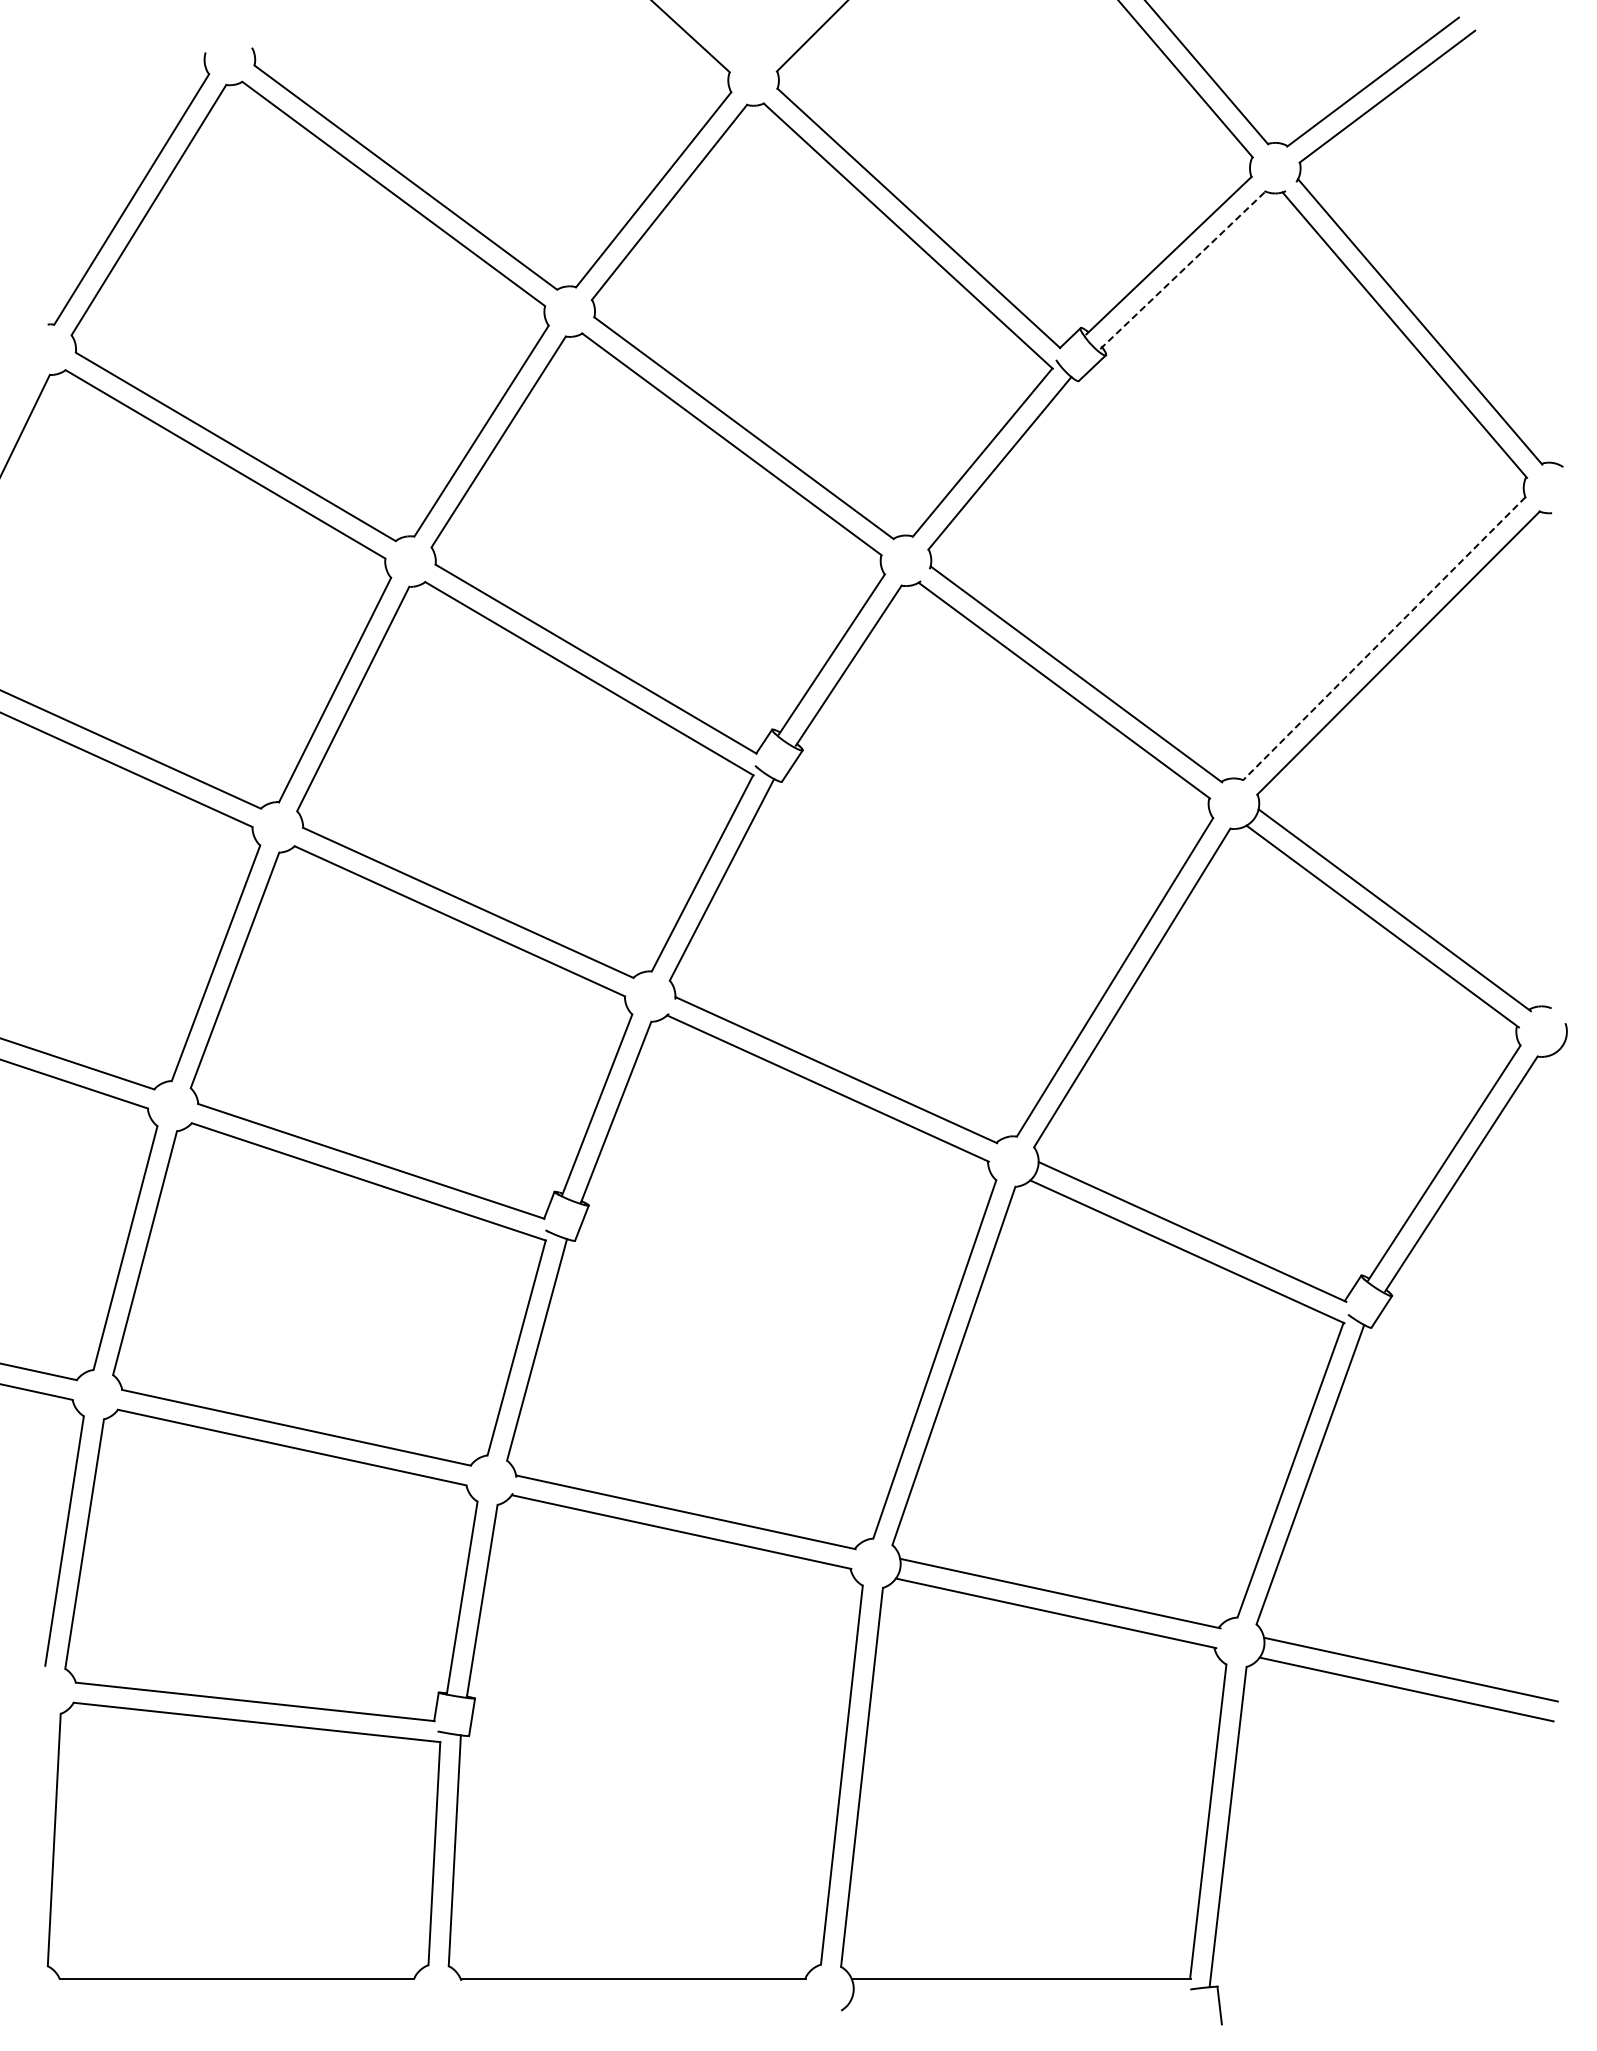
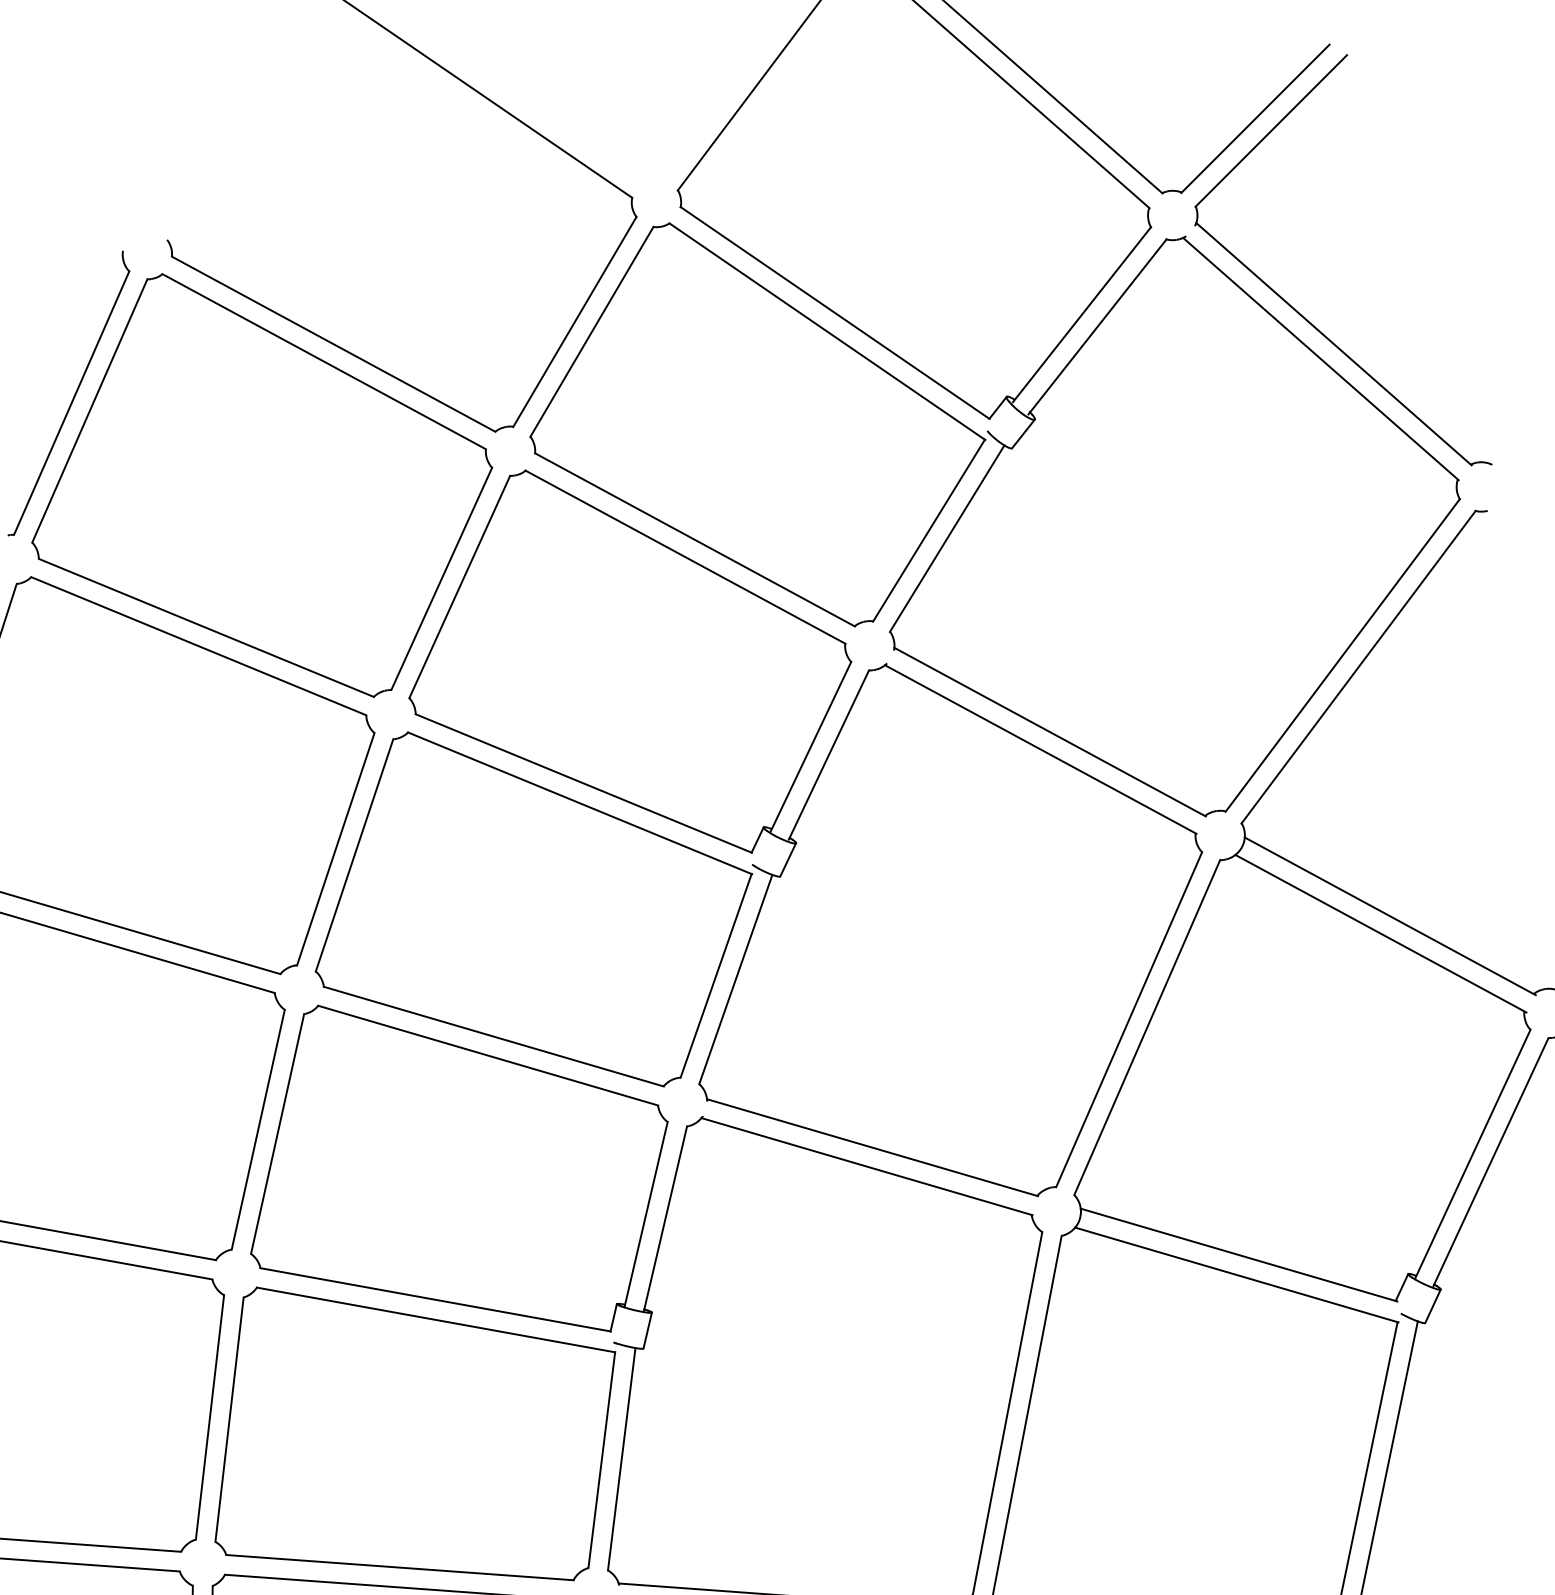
line: (1183, 269) -> (1097, 326), dashed -> solid
line: (1383, 639) -> (1342, 656), dashed -> solid

